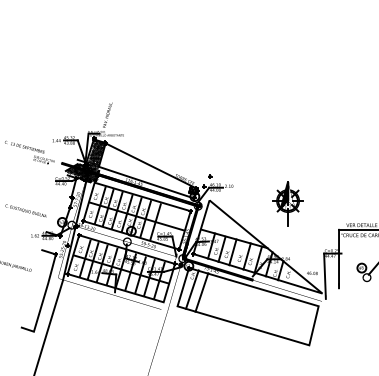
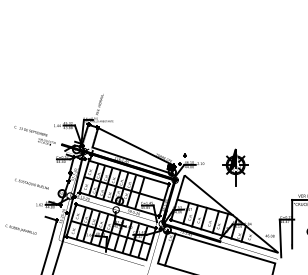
hatch: (85, 160) -> (81, 142), removed
part: (287, 203) -> (235, 167), moved
line: (201, 292) -> (177, 251), removed

